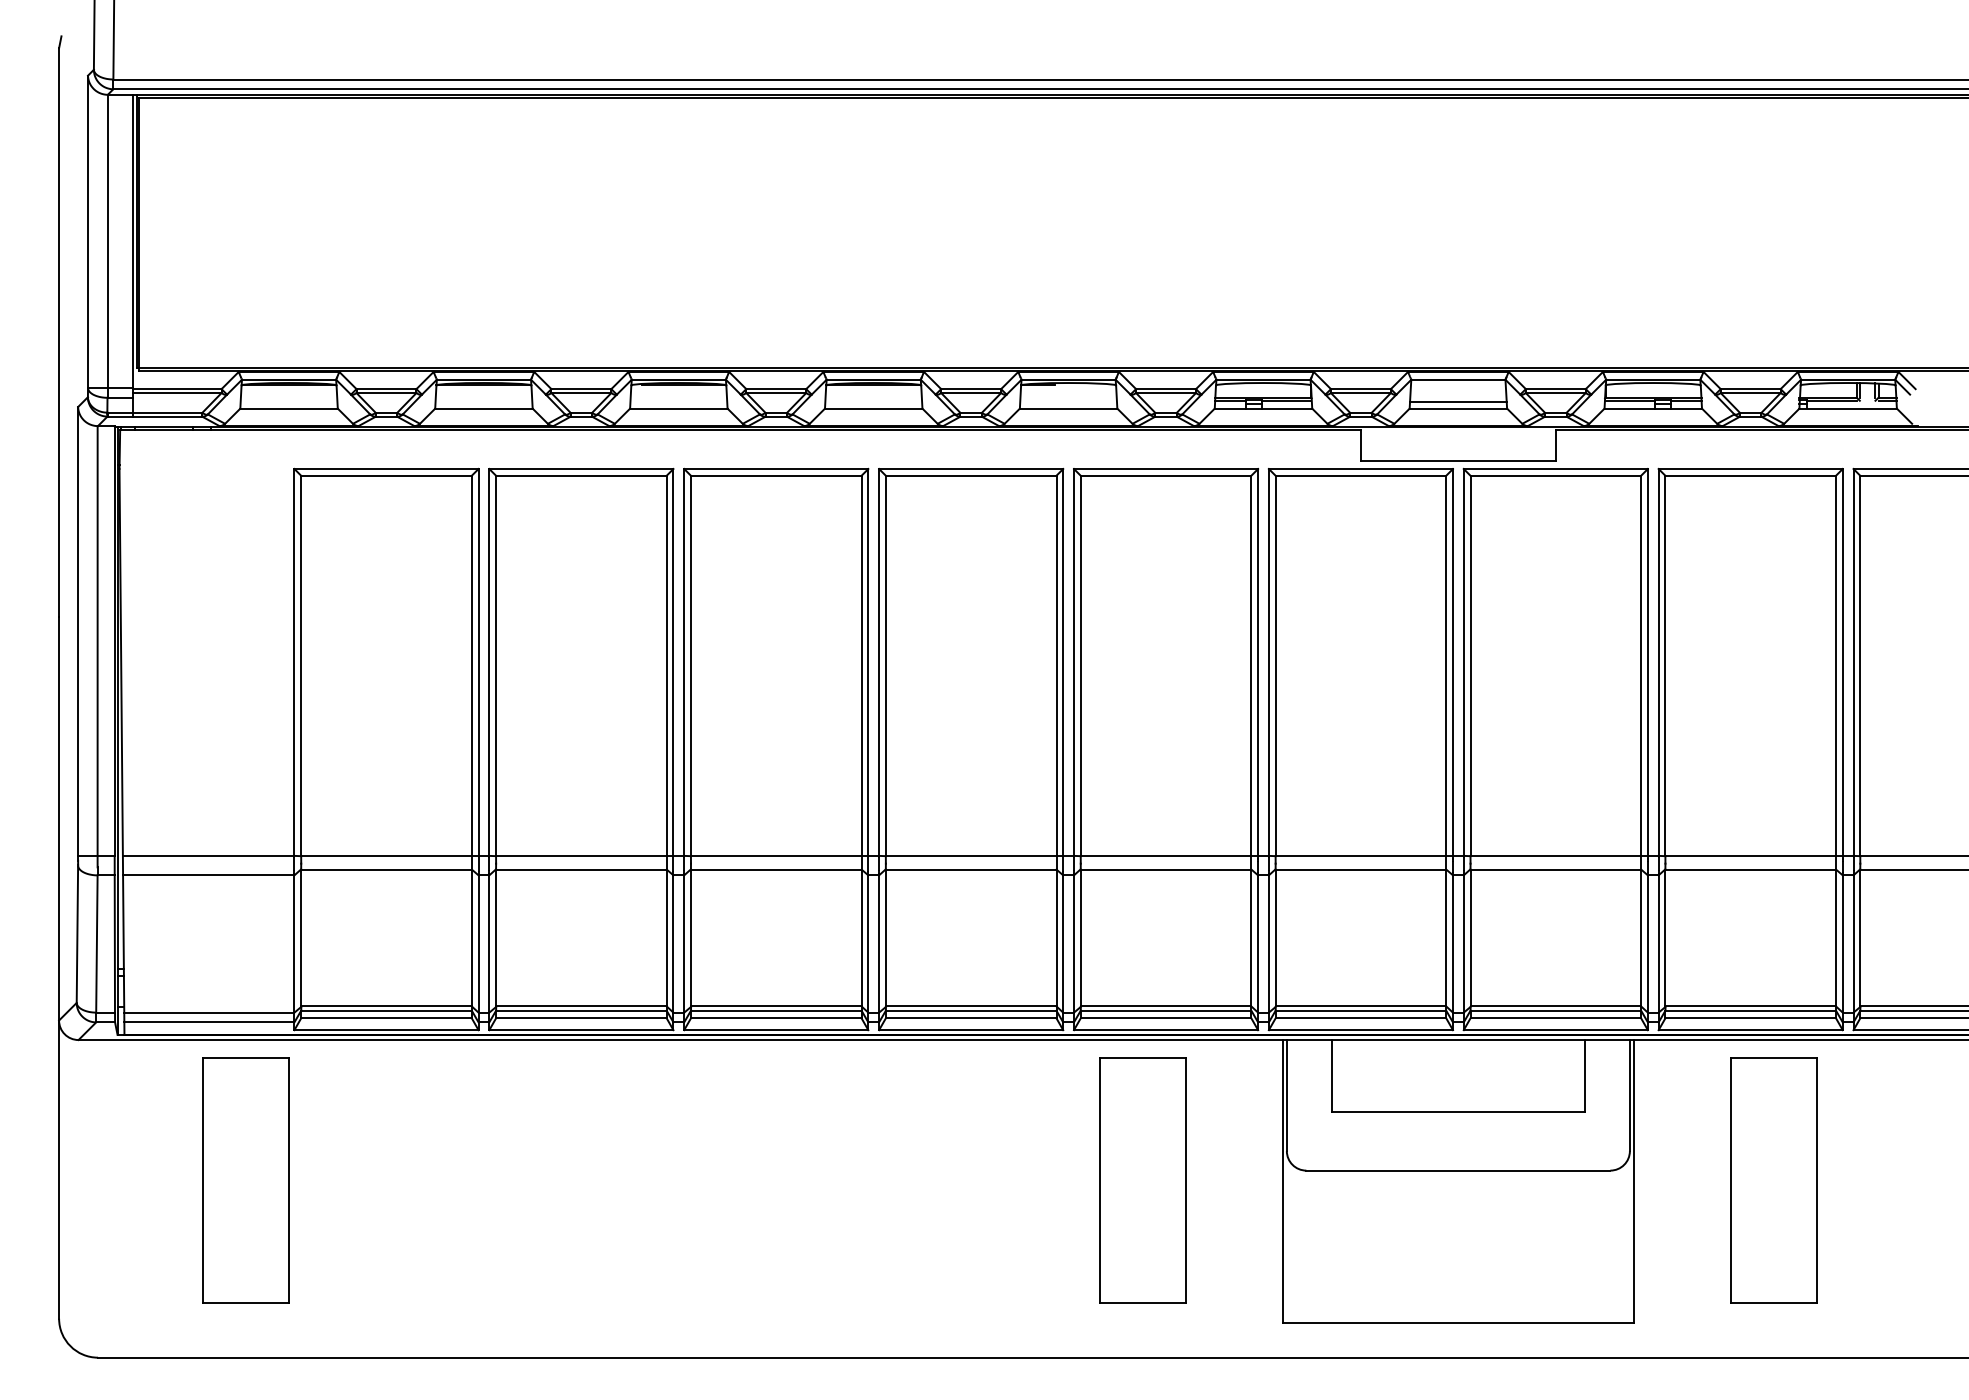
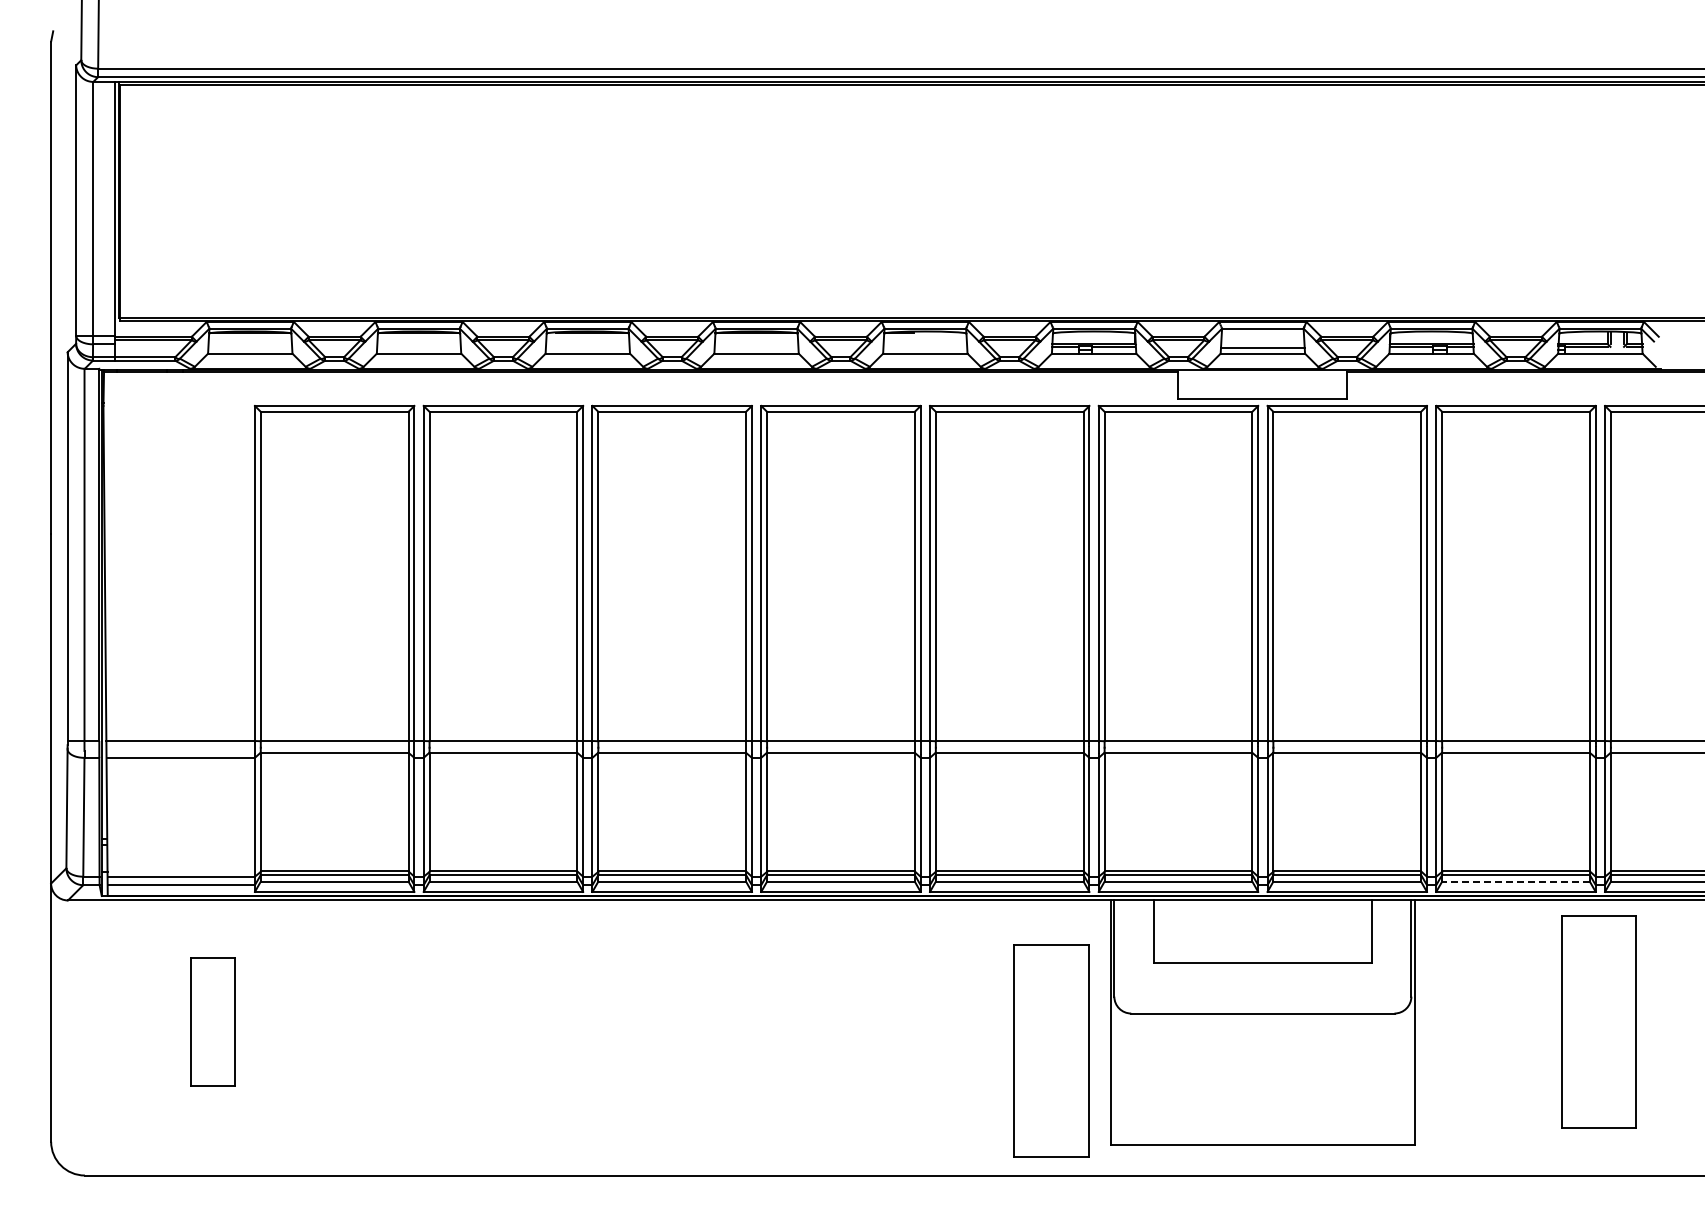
line: (1751, 1018) -> (1516, 881), solid -> dashed
part: (245, 1179) -> (212, 1021), size x0.6
part: (1142, 1179) -> (1051, 1050), moved
part: (1773, 1179) -> (1598, 1021), moved

